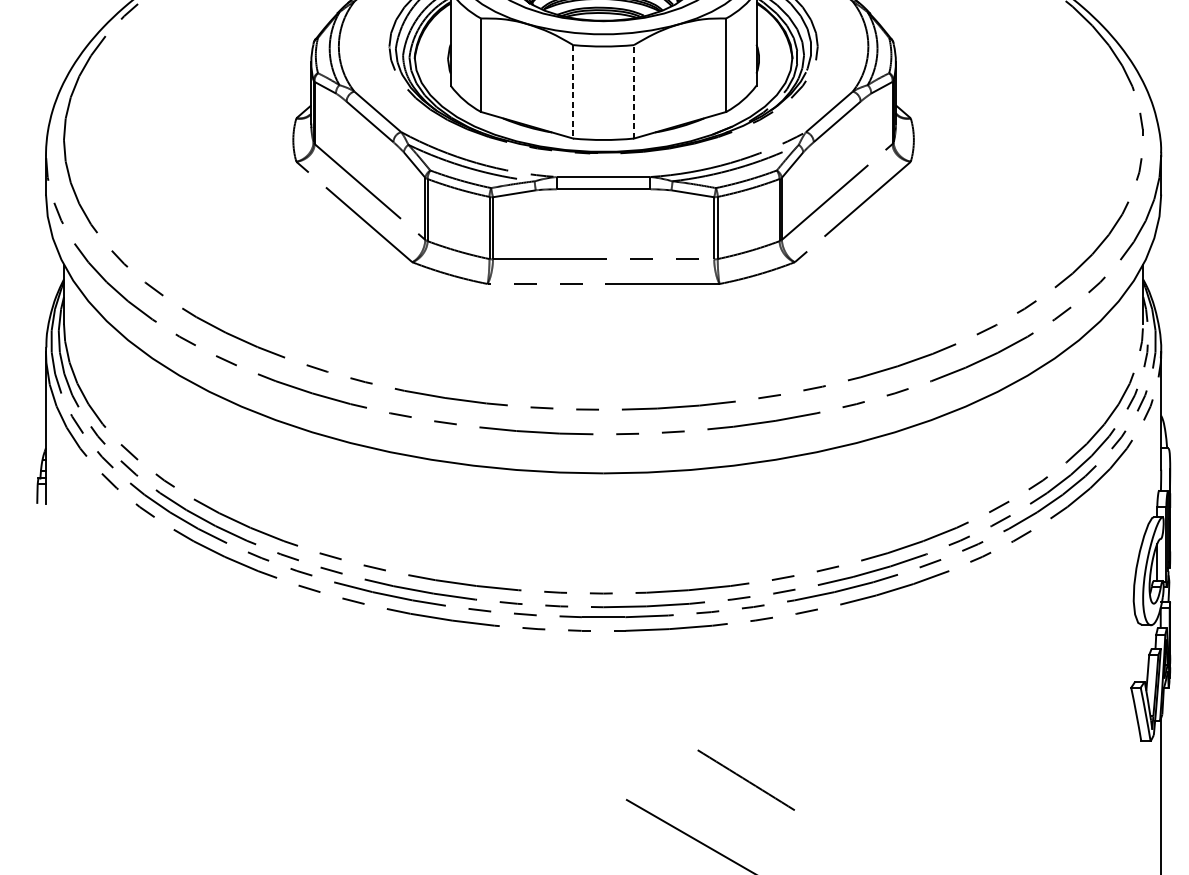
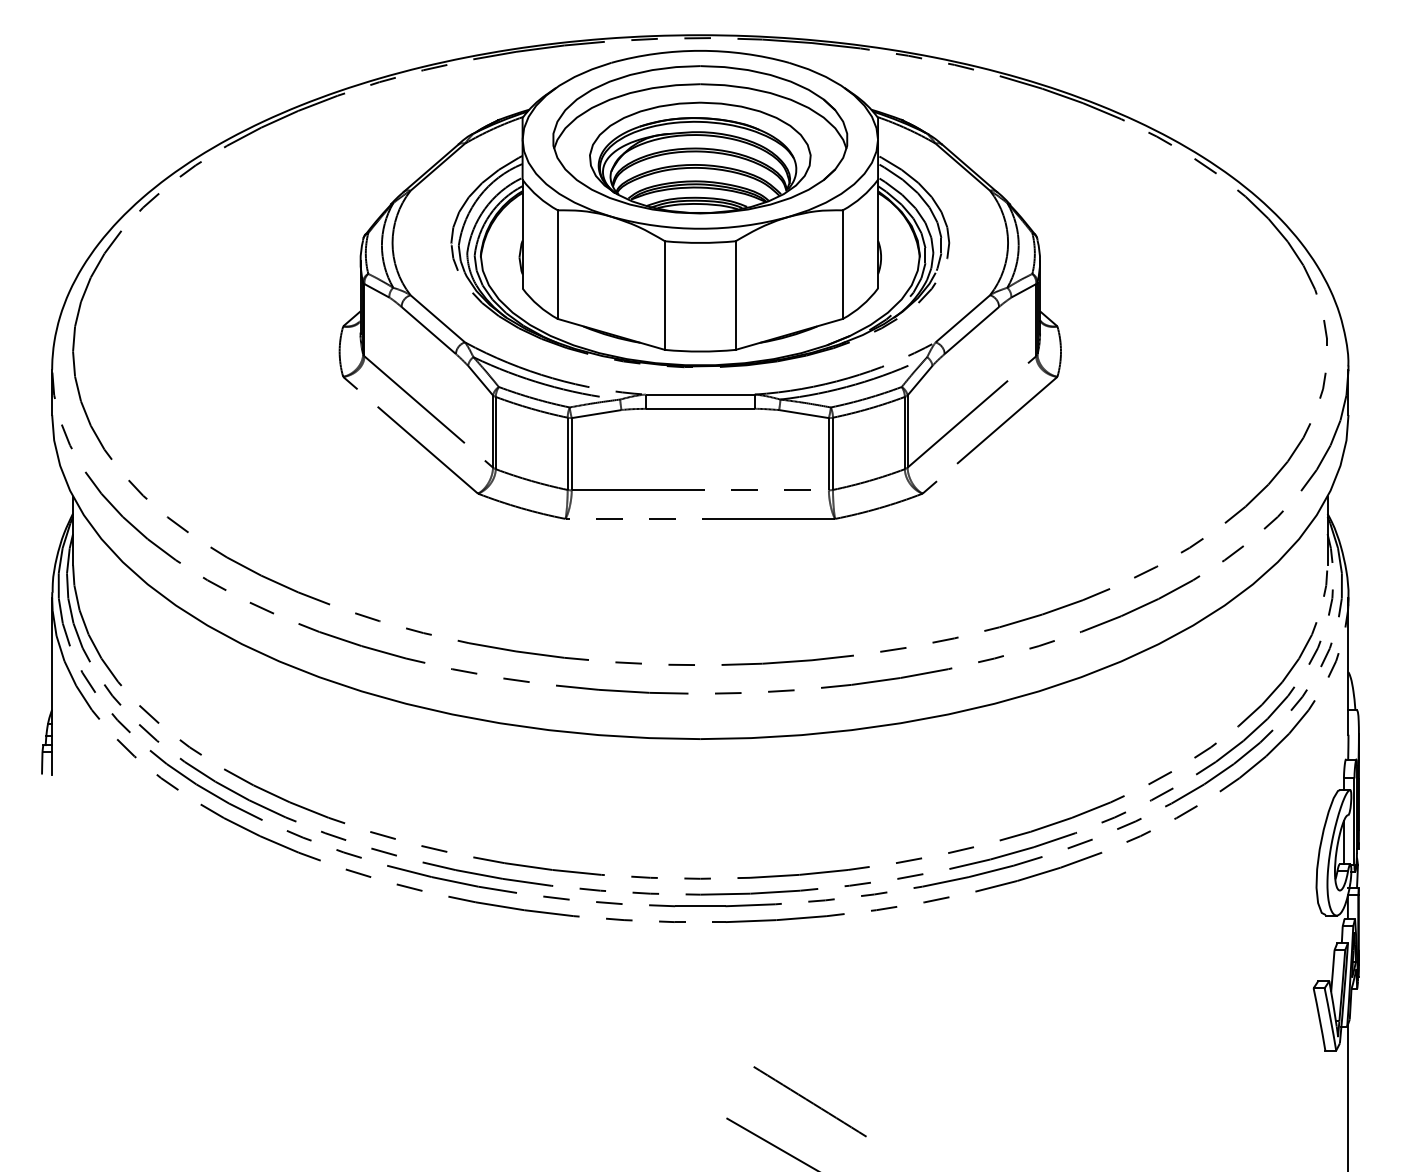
line: (633, 91) -> (735, 295), dashed -> solid
line: (573, 92) -> (665, 296), dashed -> solid
line: (745, 780) -> (809, 1101), moved

